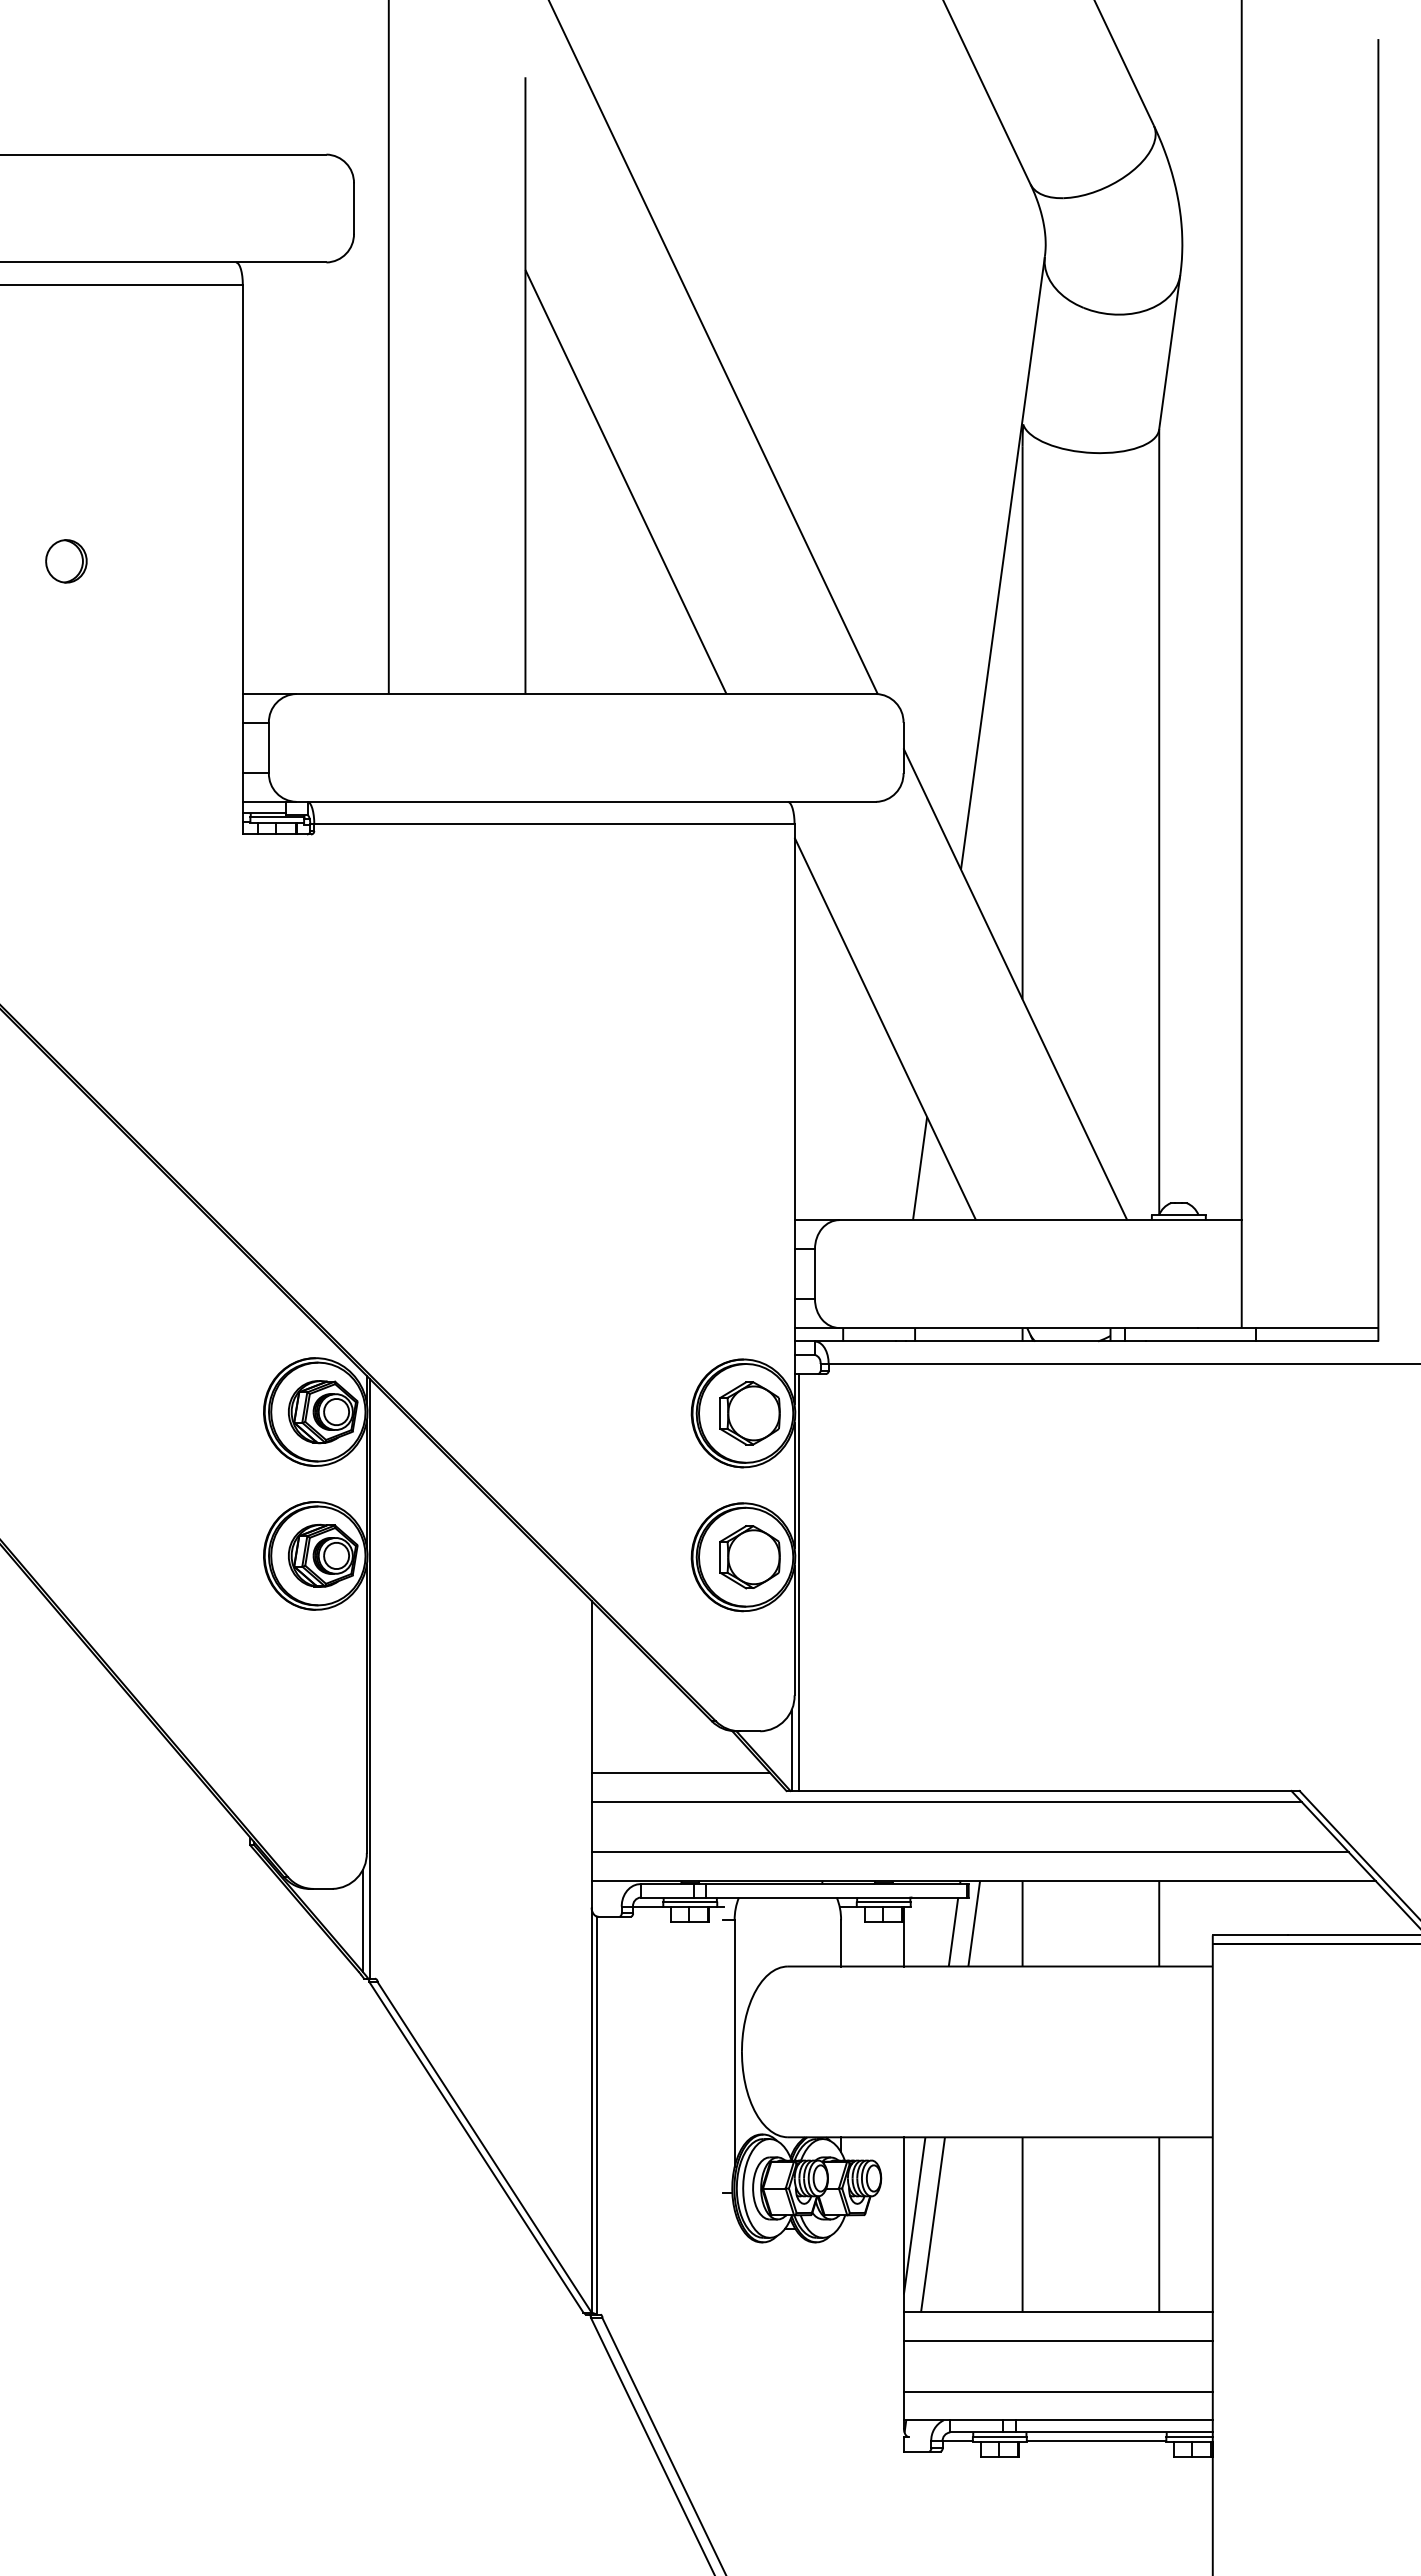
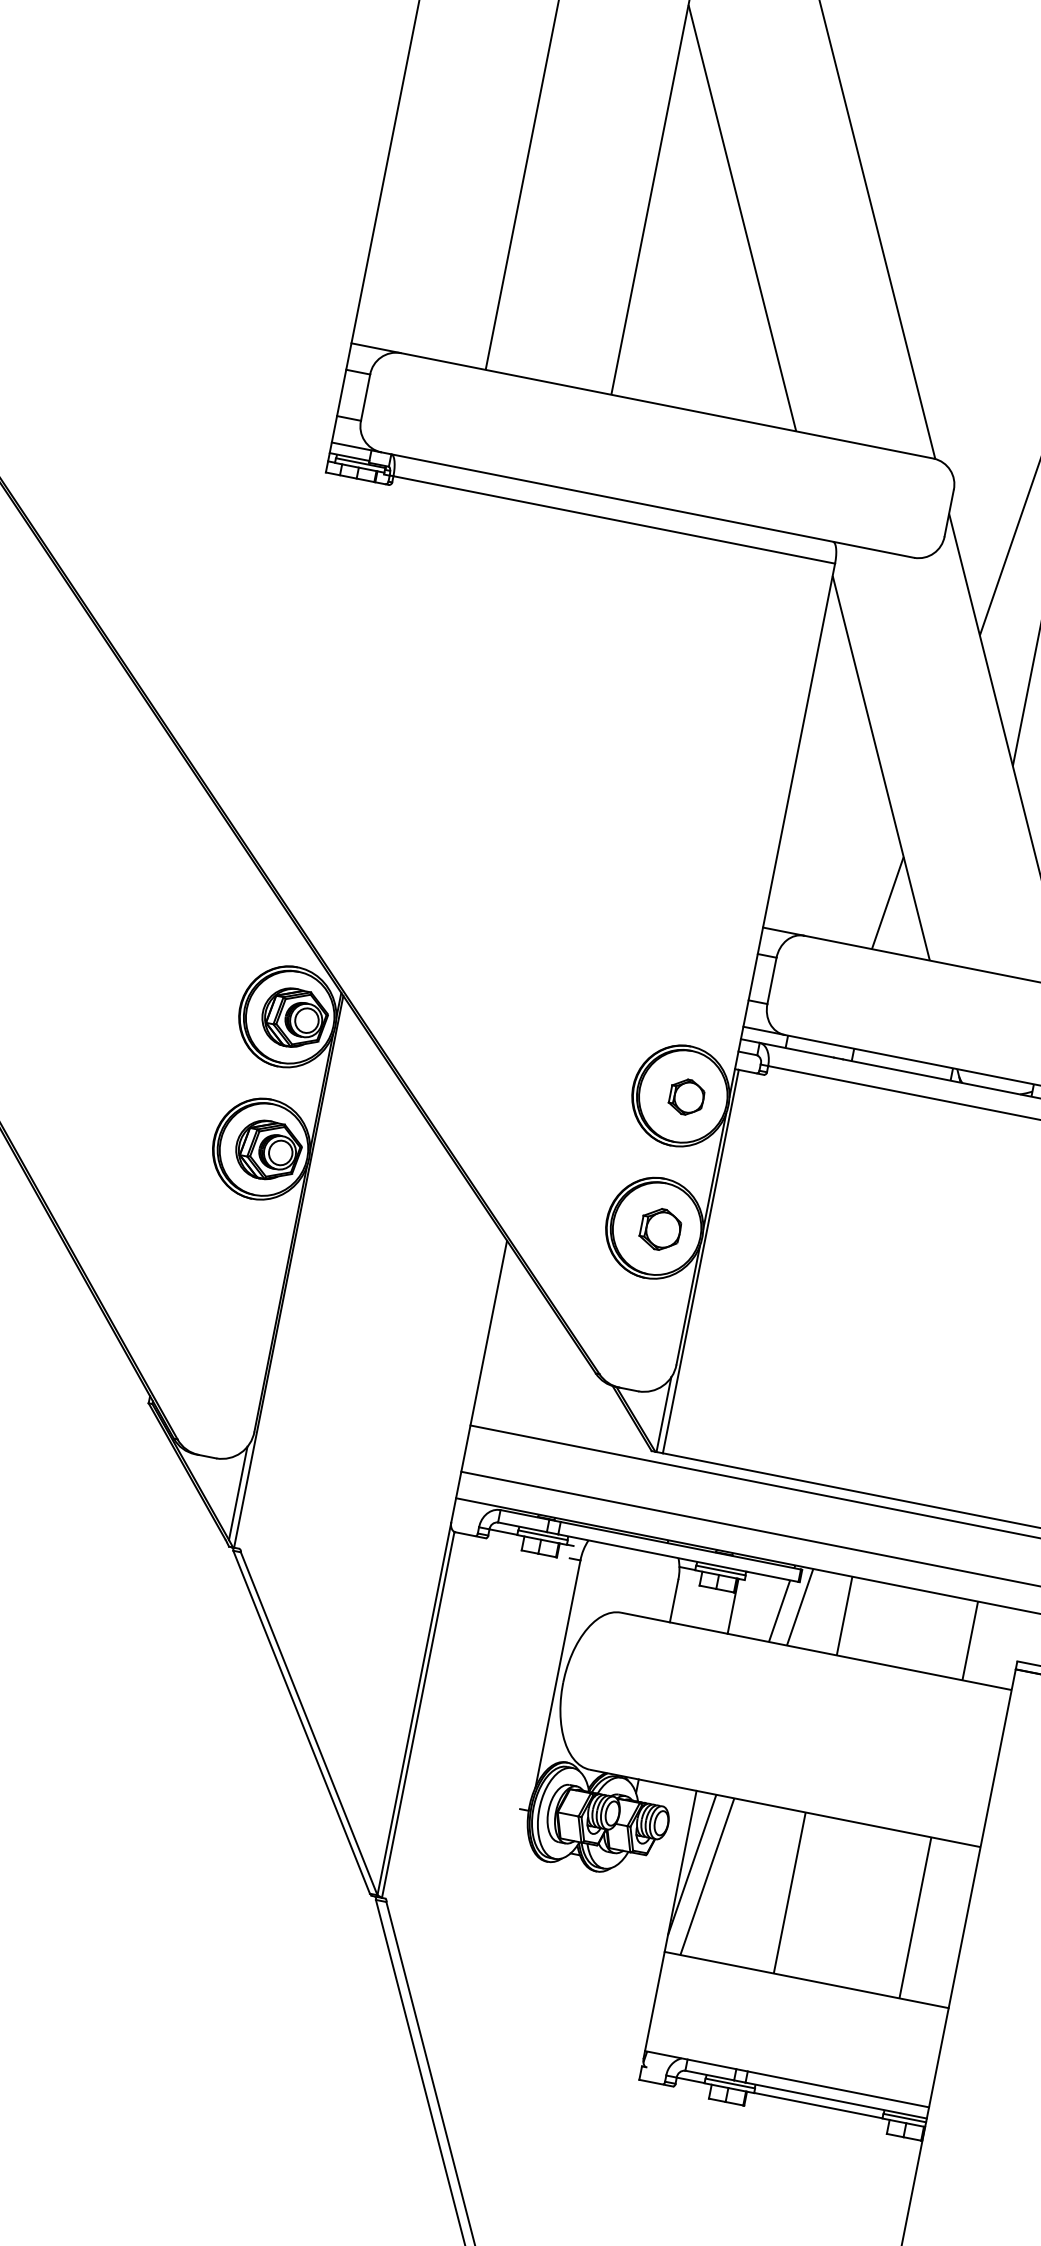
part: (66, 561) -> (213, 189), removed
part: (749, 1413) -> (686, 1097), size x0.6
part: (749, 1557) -> (660, 1229), size x0.7
line: (680, 1773) -> (557, 1415), removed
line: (1057, 2341) -> (800, 2006), removed
line: (1057, 2391) -> (791, 2052), removed

